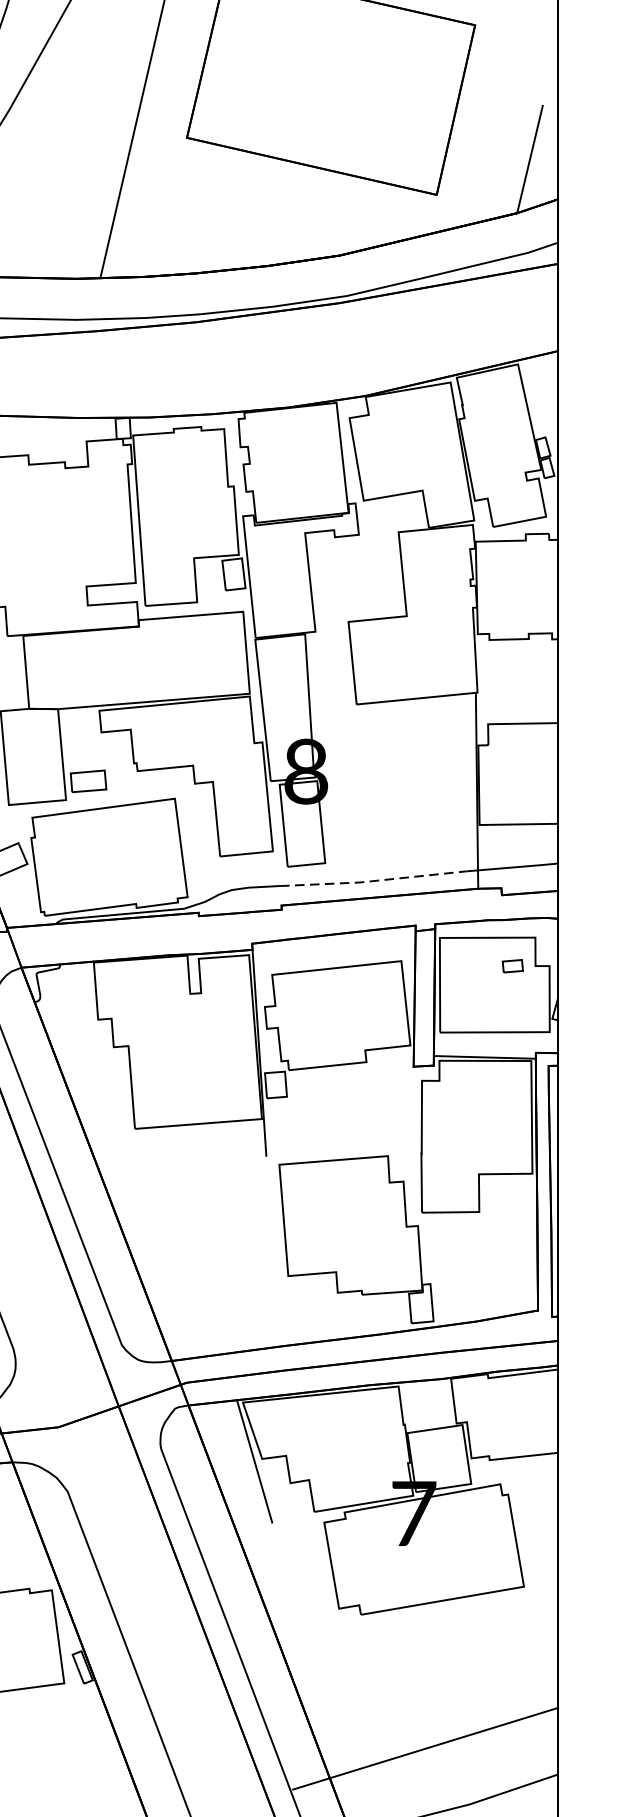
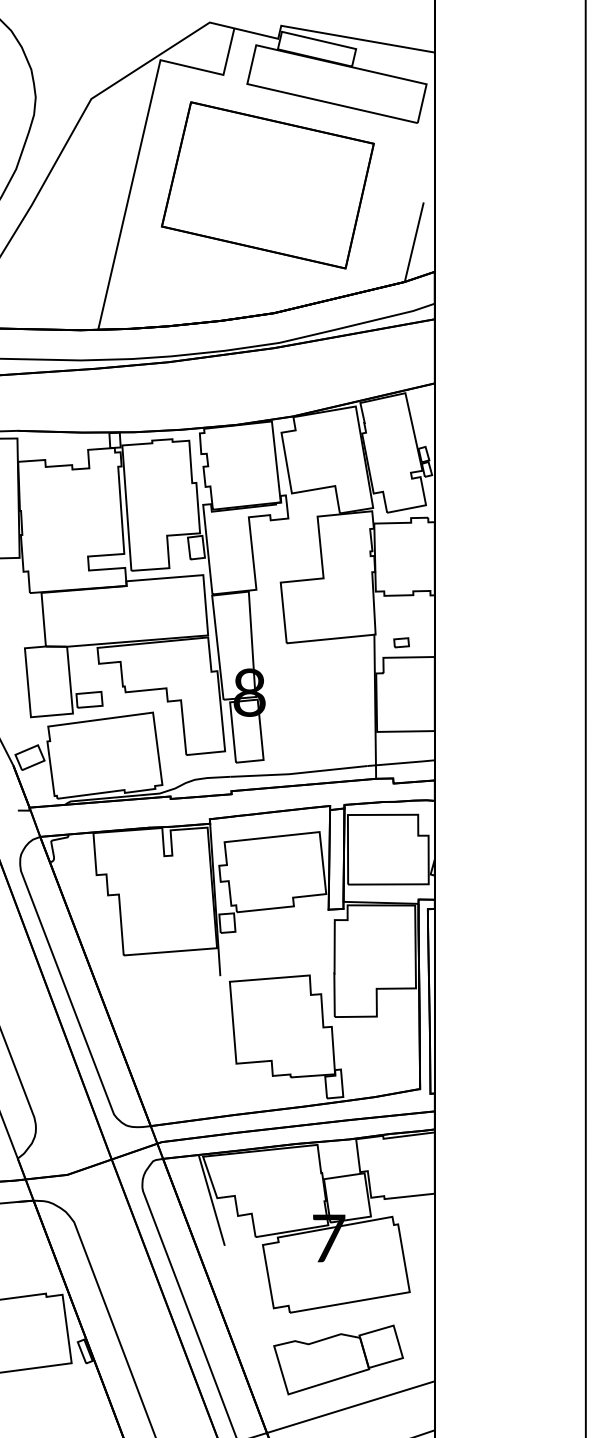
line: (372, 881) -> (298, 773), dashed -> solid
part: (512, 965) -> (401, 642), moved
part: (427, 1678) -> (338, 1359), added

